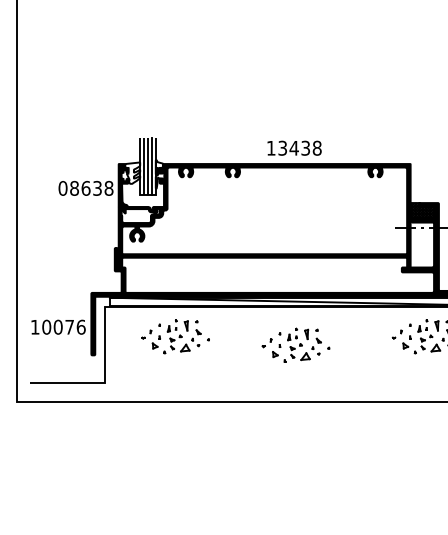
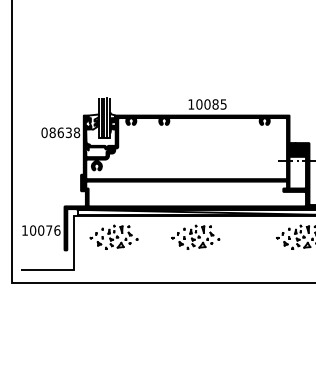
text: (299, 148) -> (211, 104), 13438 -> 10085
part: (175, 335) -> (113, 236), moved
part: (295, 344) -> (195, 236), moved

